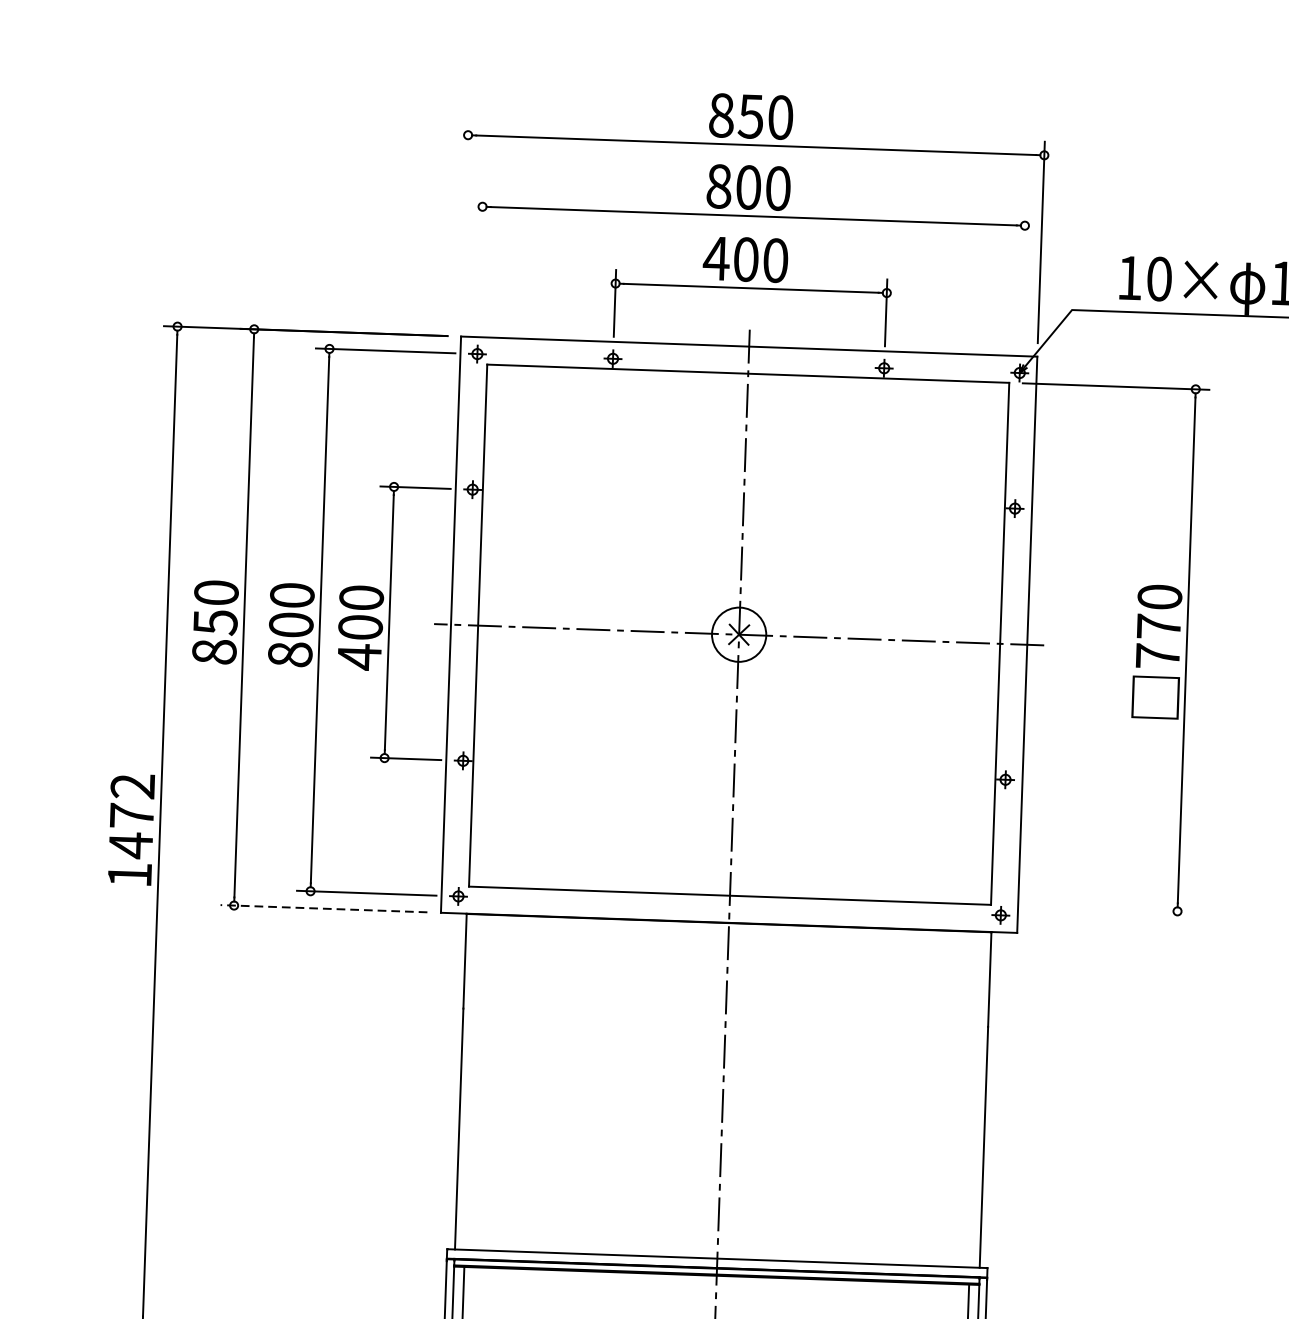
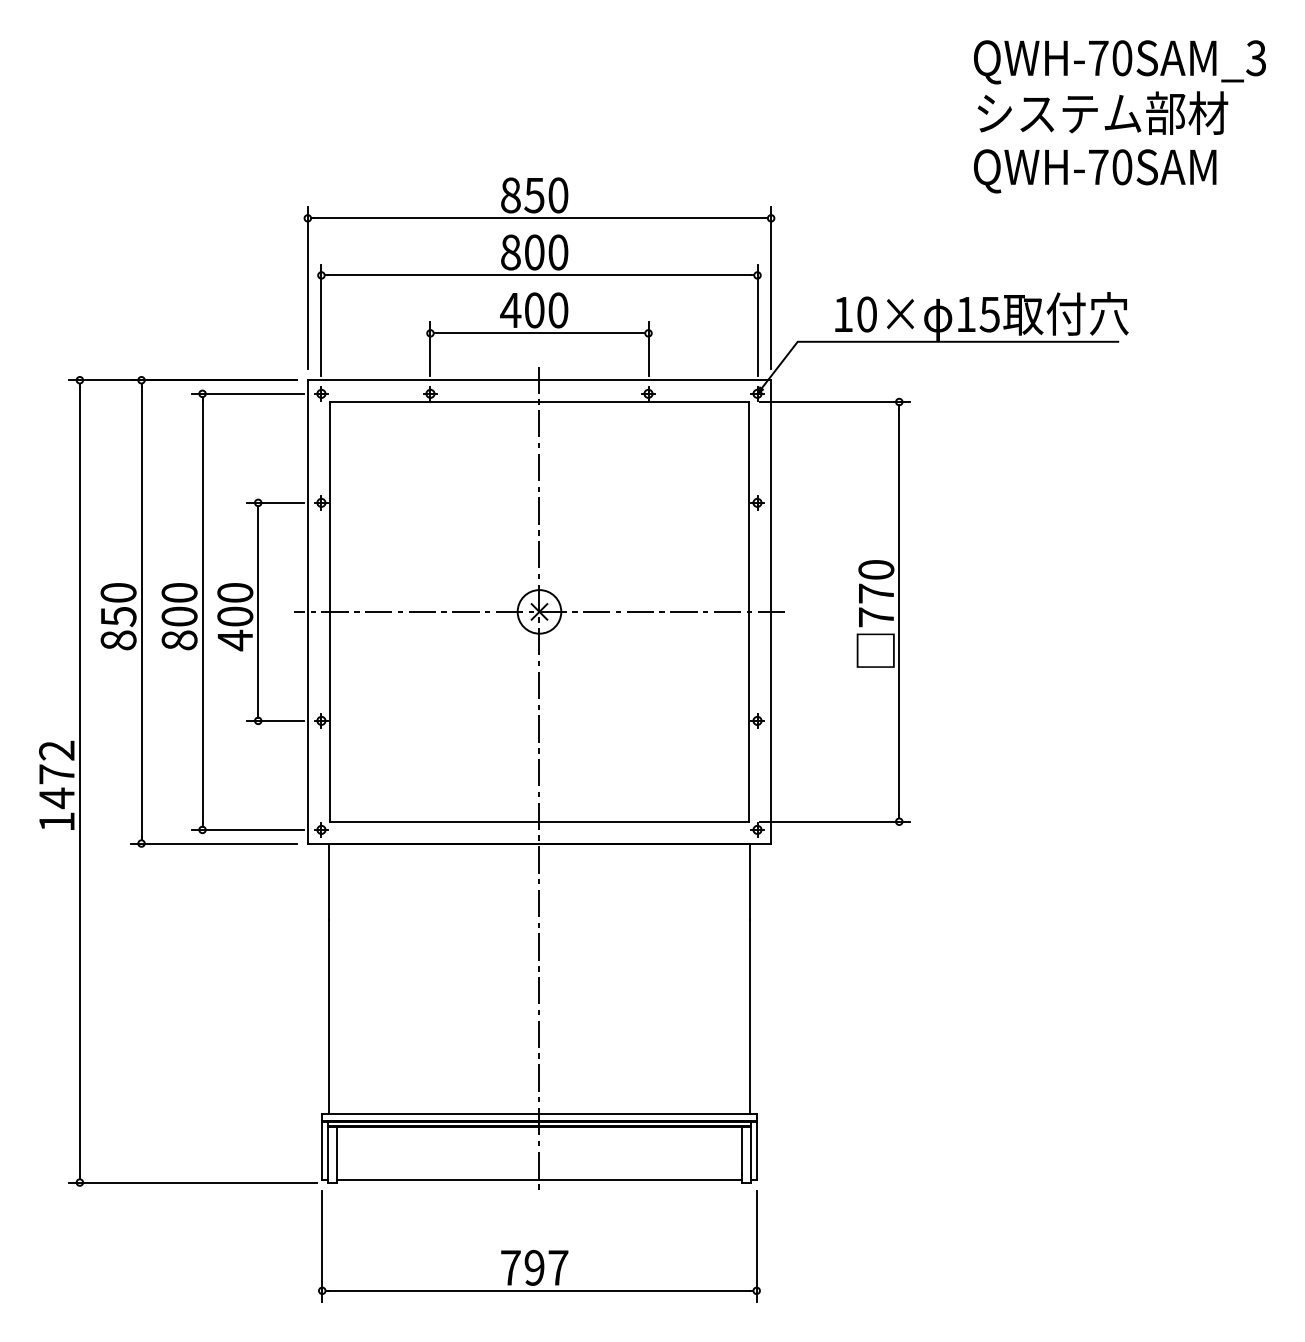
line: (464, 222) -> (307, 288), added
line: (480, 262) -> (321, 320), added
line: (1022, 281) -> (757, 320), added
line: (323, 908) -> (213, 843), dashed -> solid
line: (1098, 908) -> (835, 821), added

